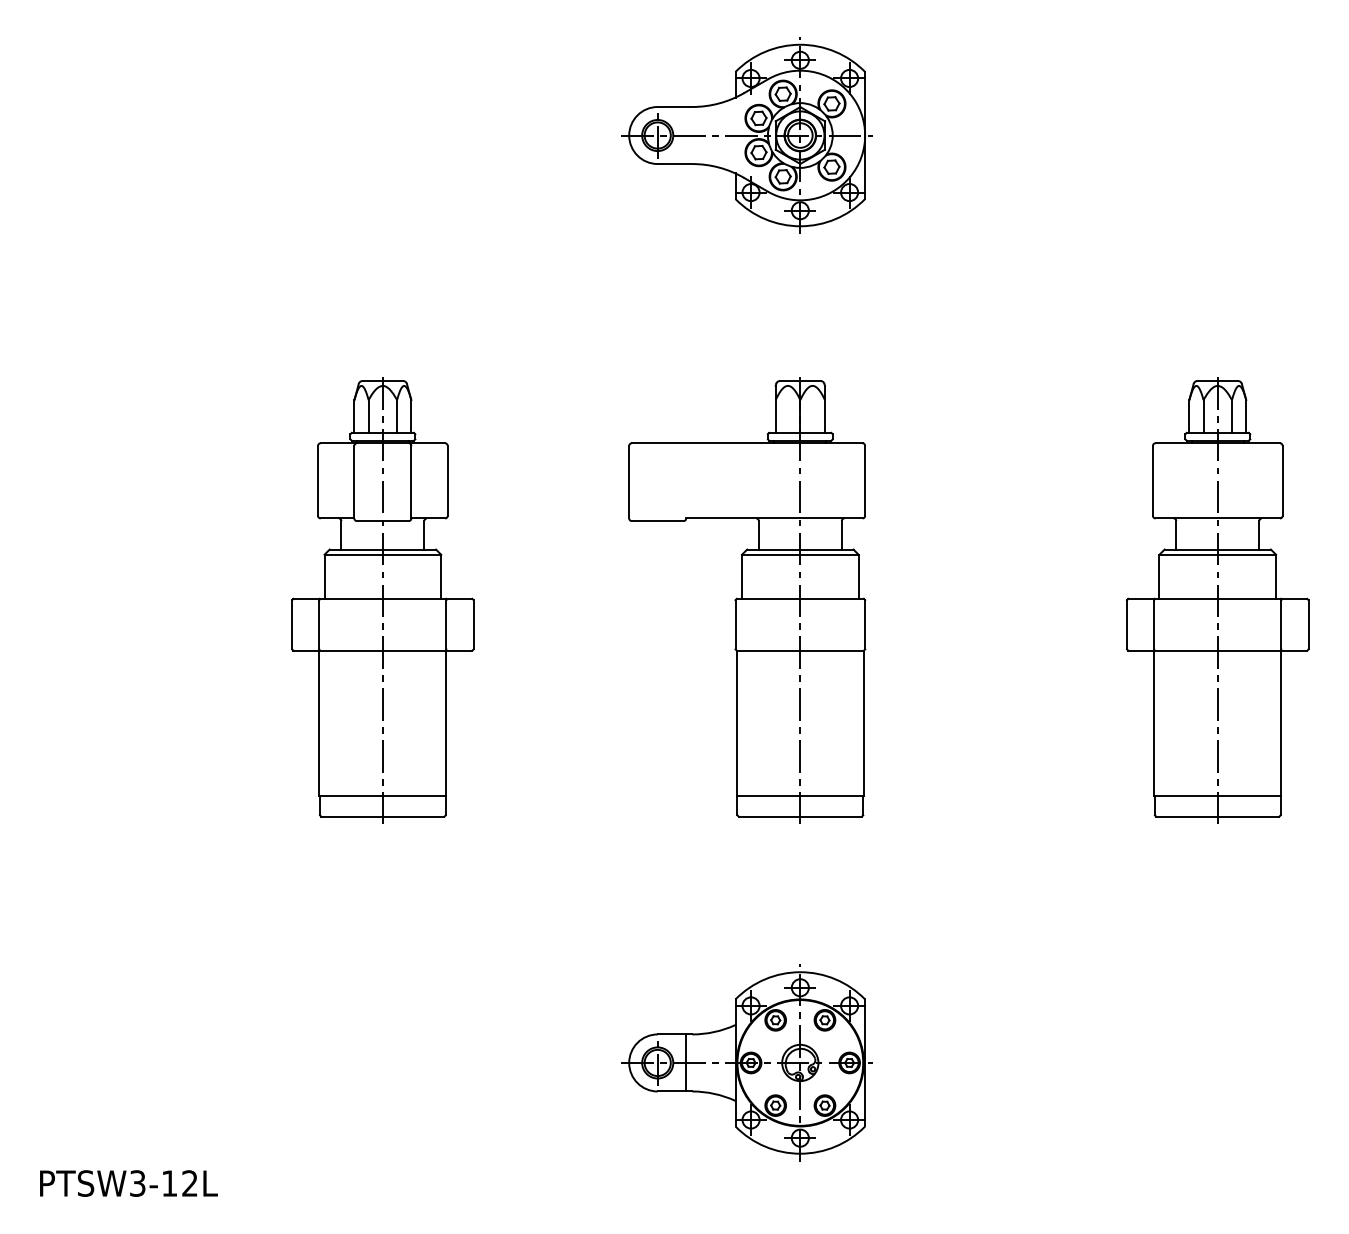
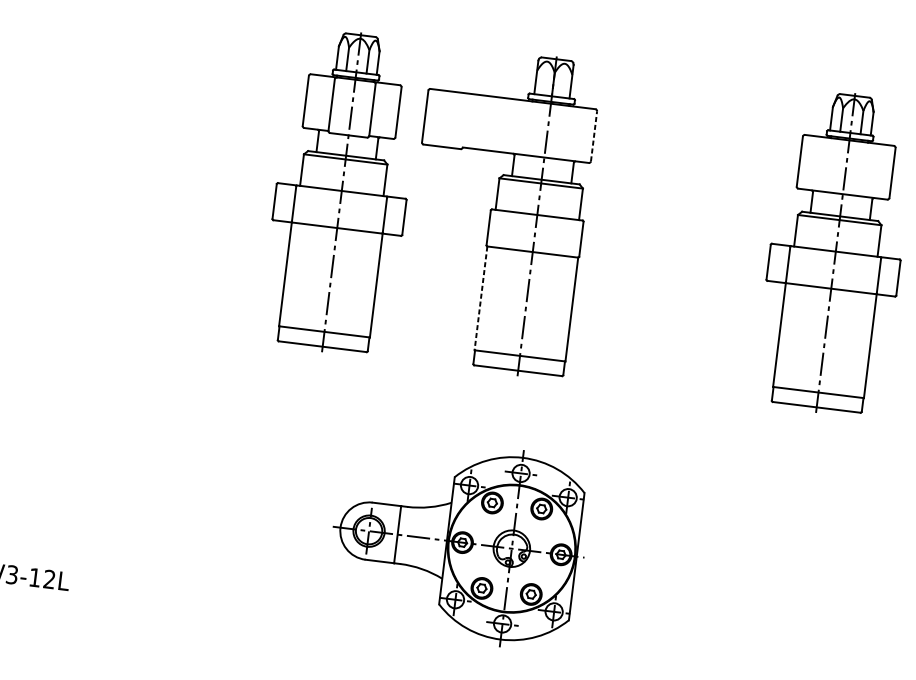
line: (865, 480) -> (594, 136), solid -> dashed
part: (382, 600) -> (341, 192), moved
line: (736, 723) -> (480, 298), solid -> dashed
part: (746, 1062) -> (458, 541), size x1.4

